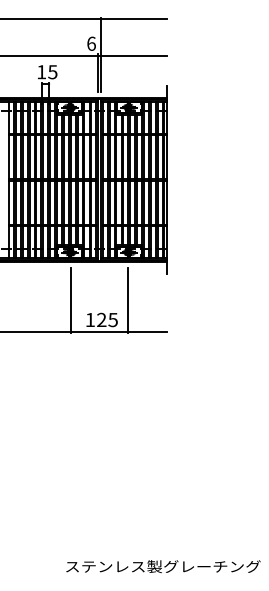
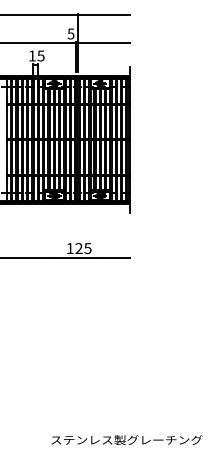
text: (91, 43) -> (71, 33), 6 -> 5
line: (70, 300) -> (54, 233), removed
line: (128, 300) -> (99, 233), removed

